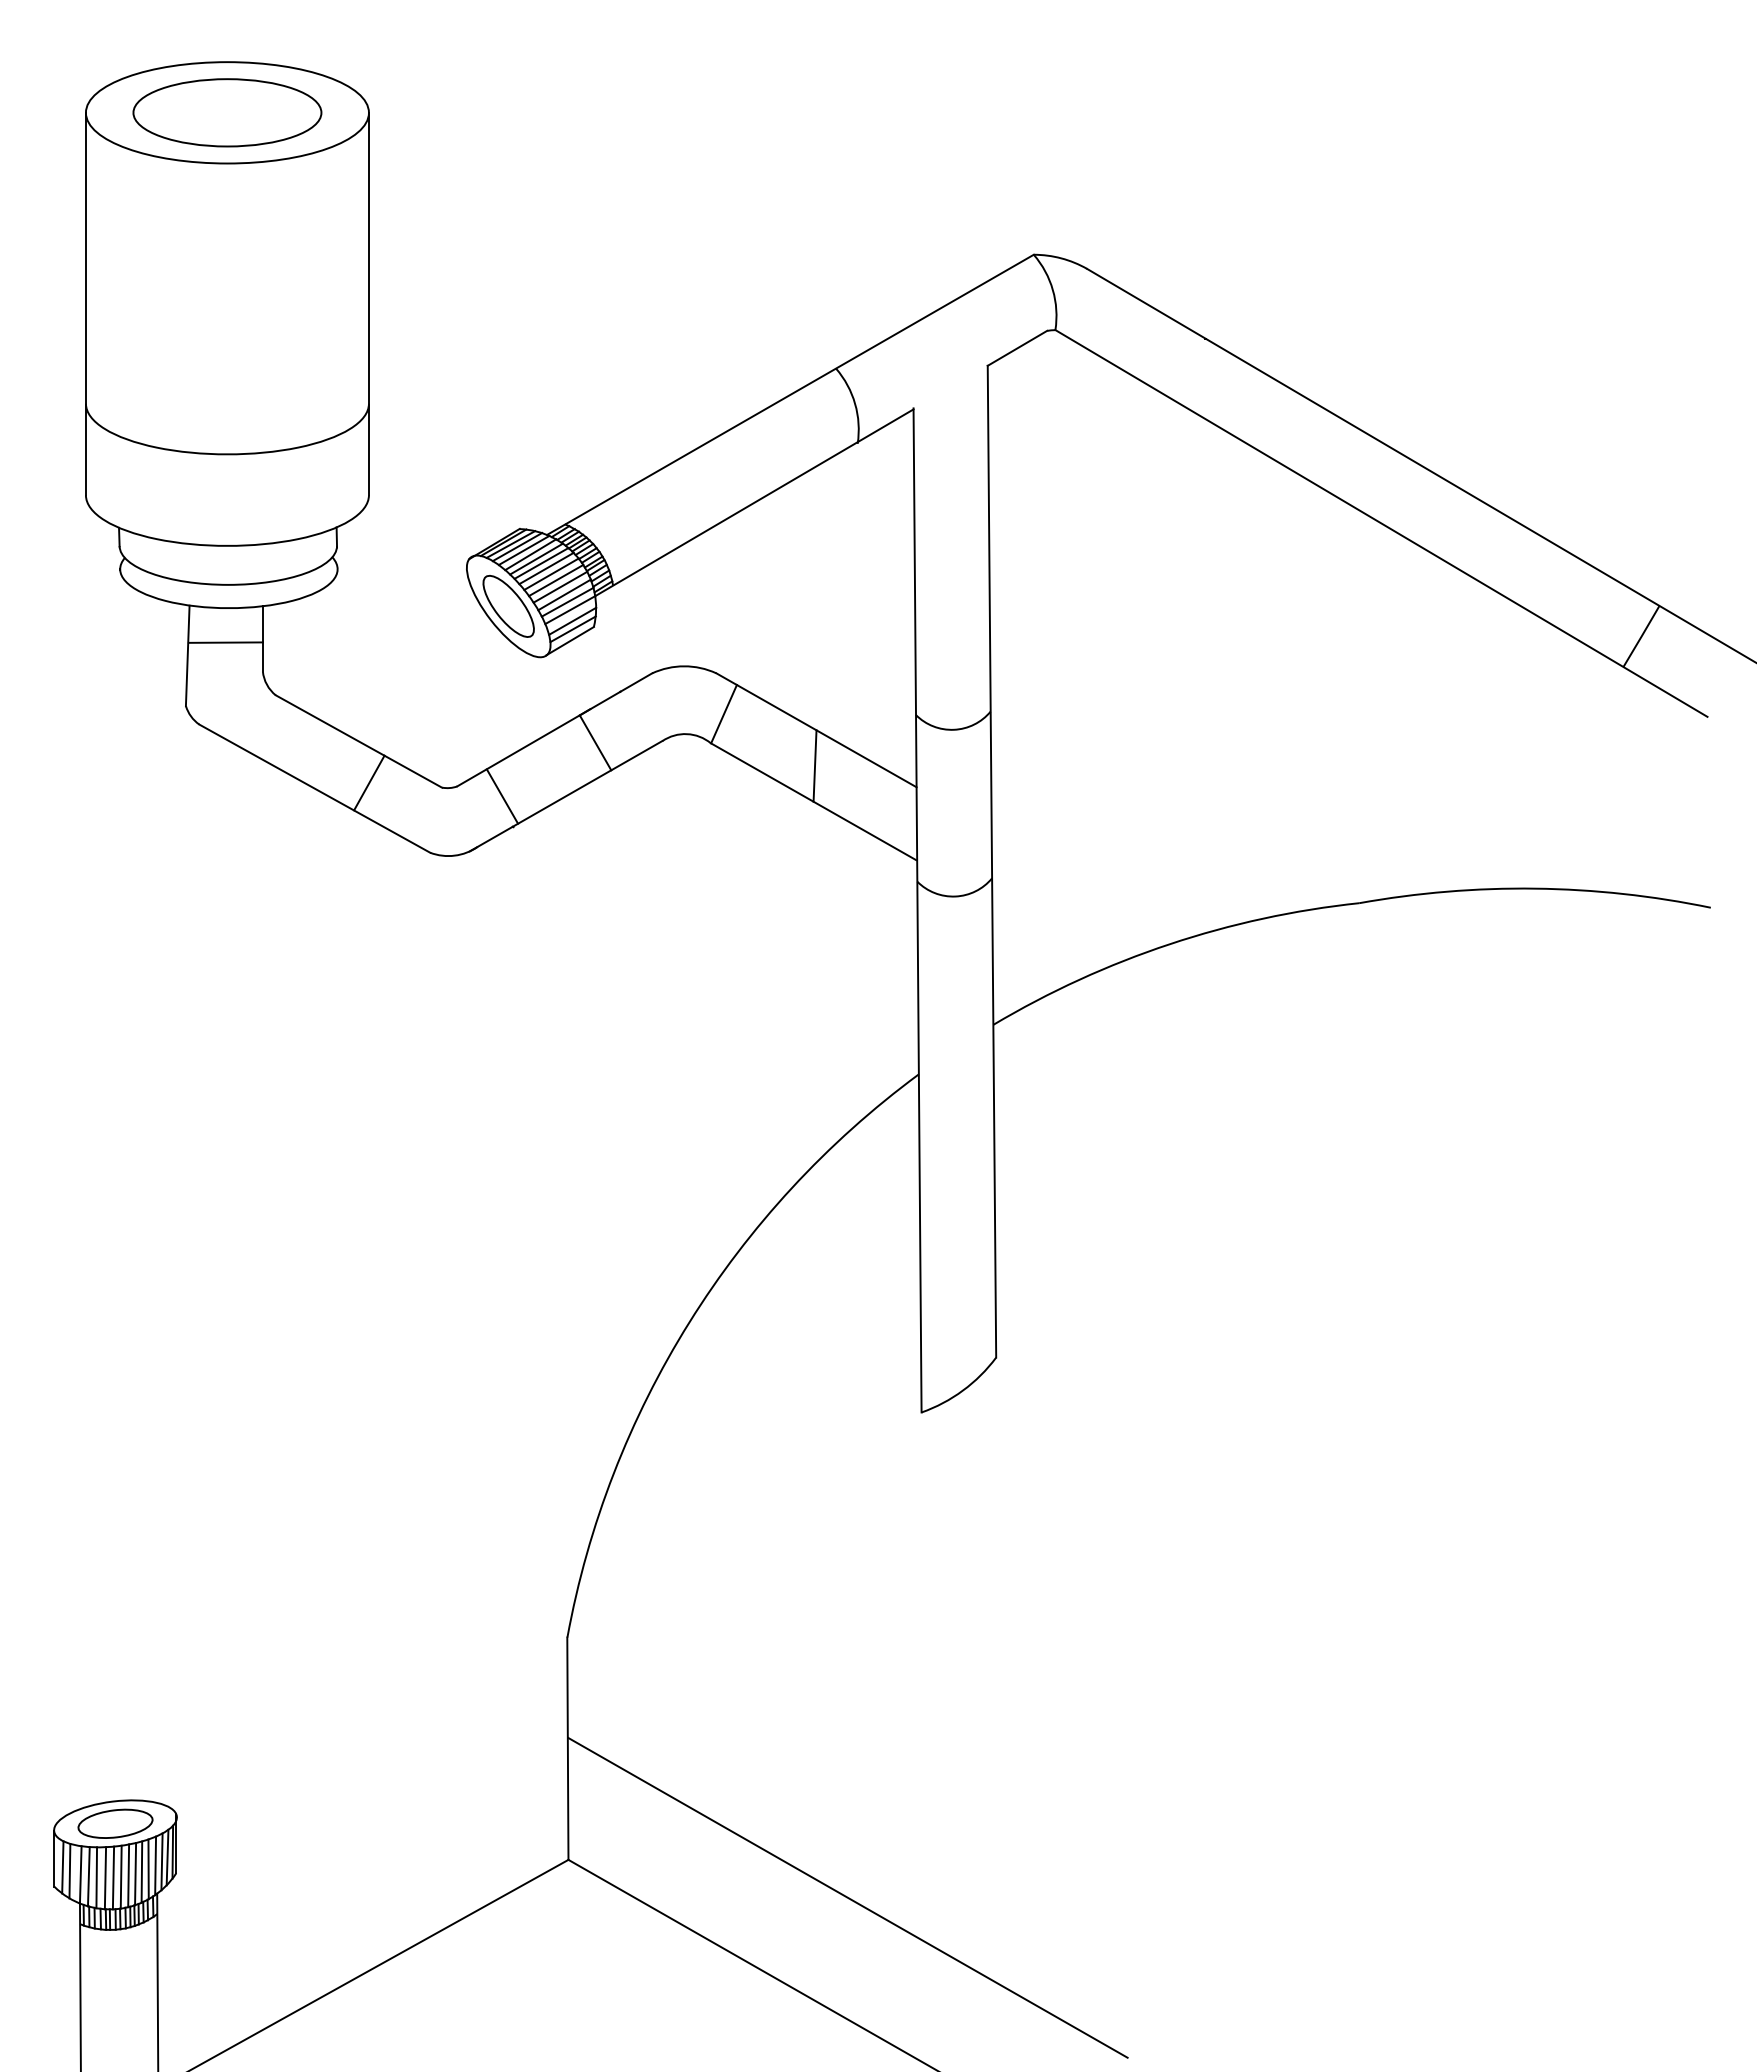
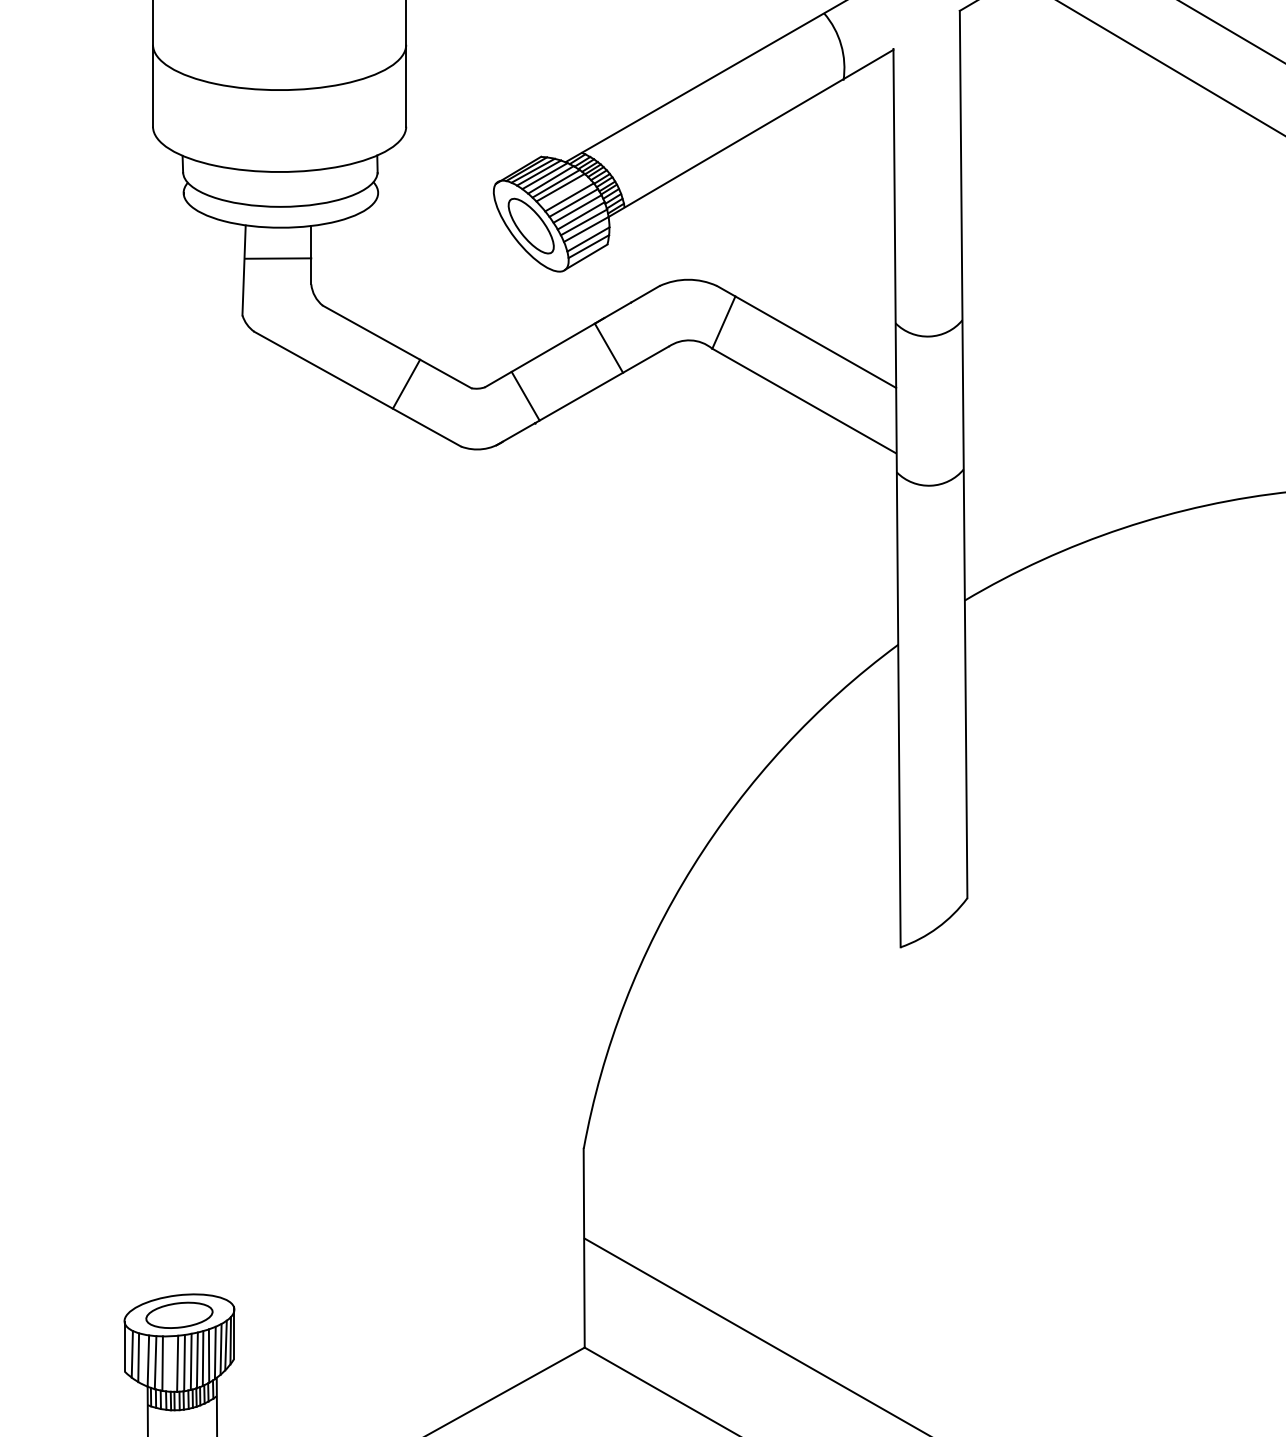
line: (546, 568) -> (565, 192), removed
line: (814, 765) -> (804, 368), removed
line: (105, 1878) -> (170, 1364), removed

